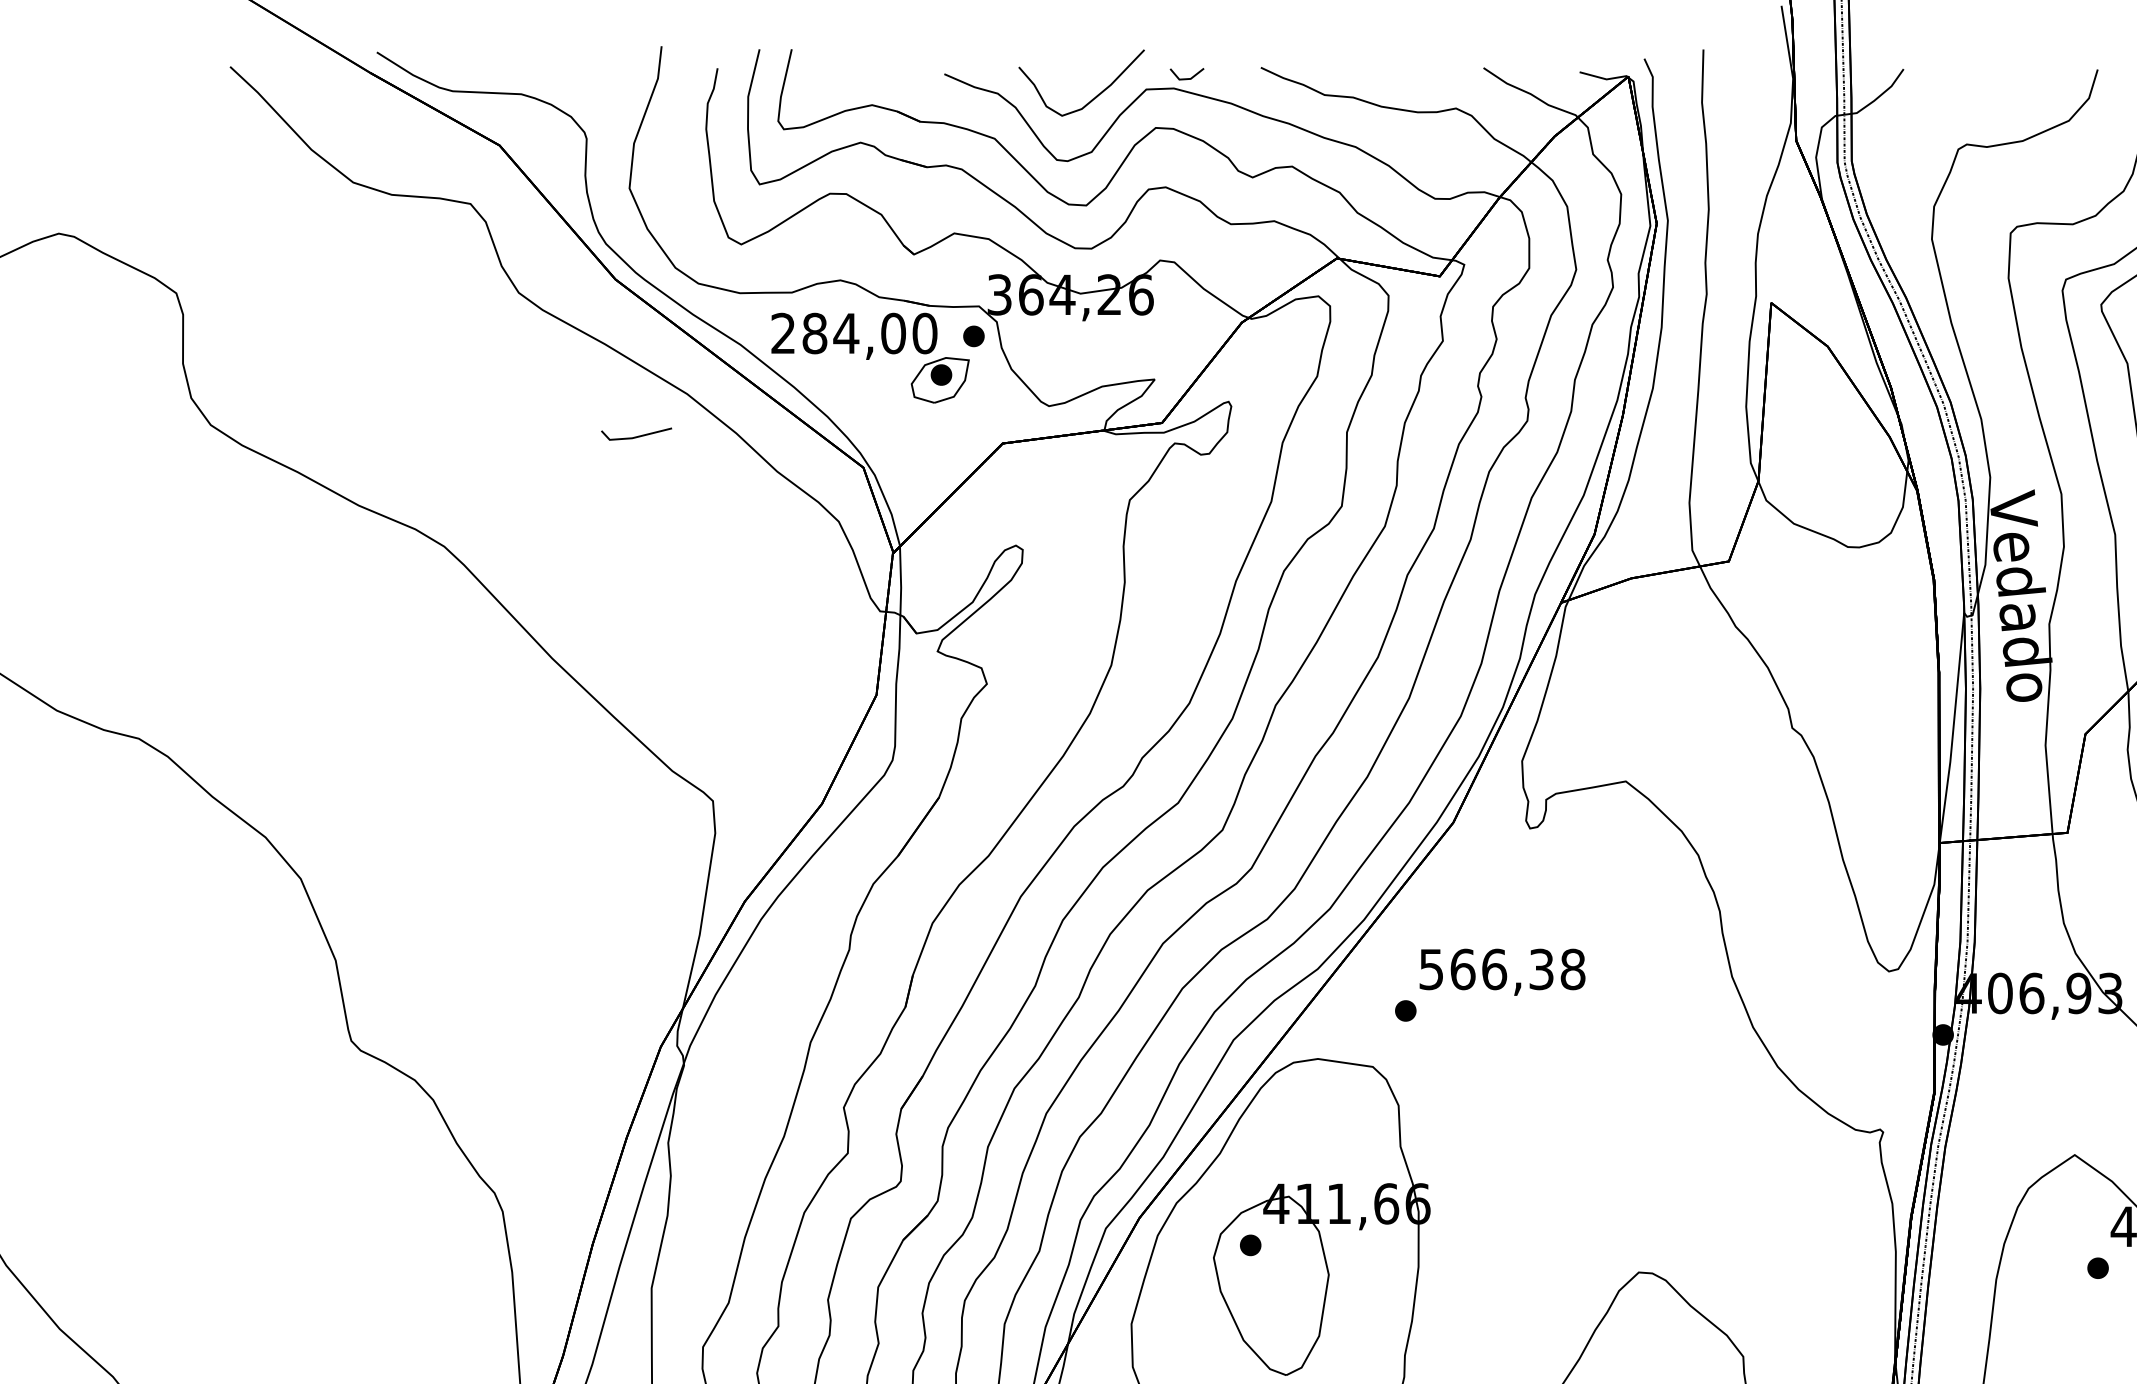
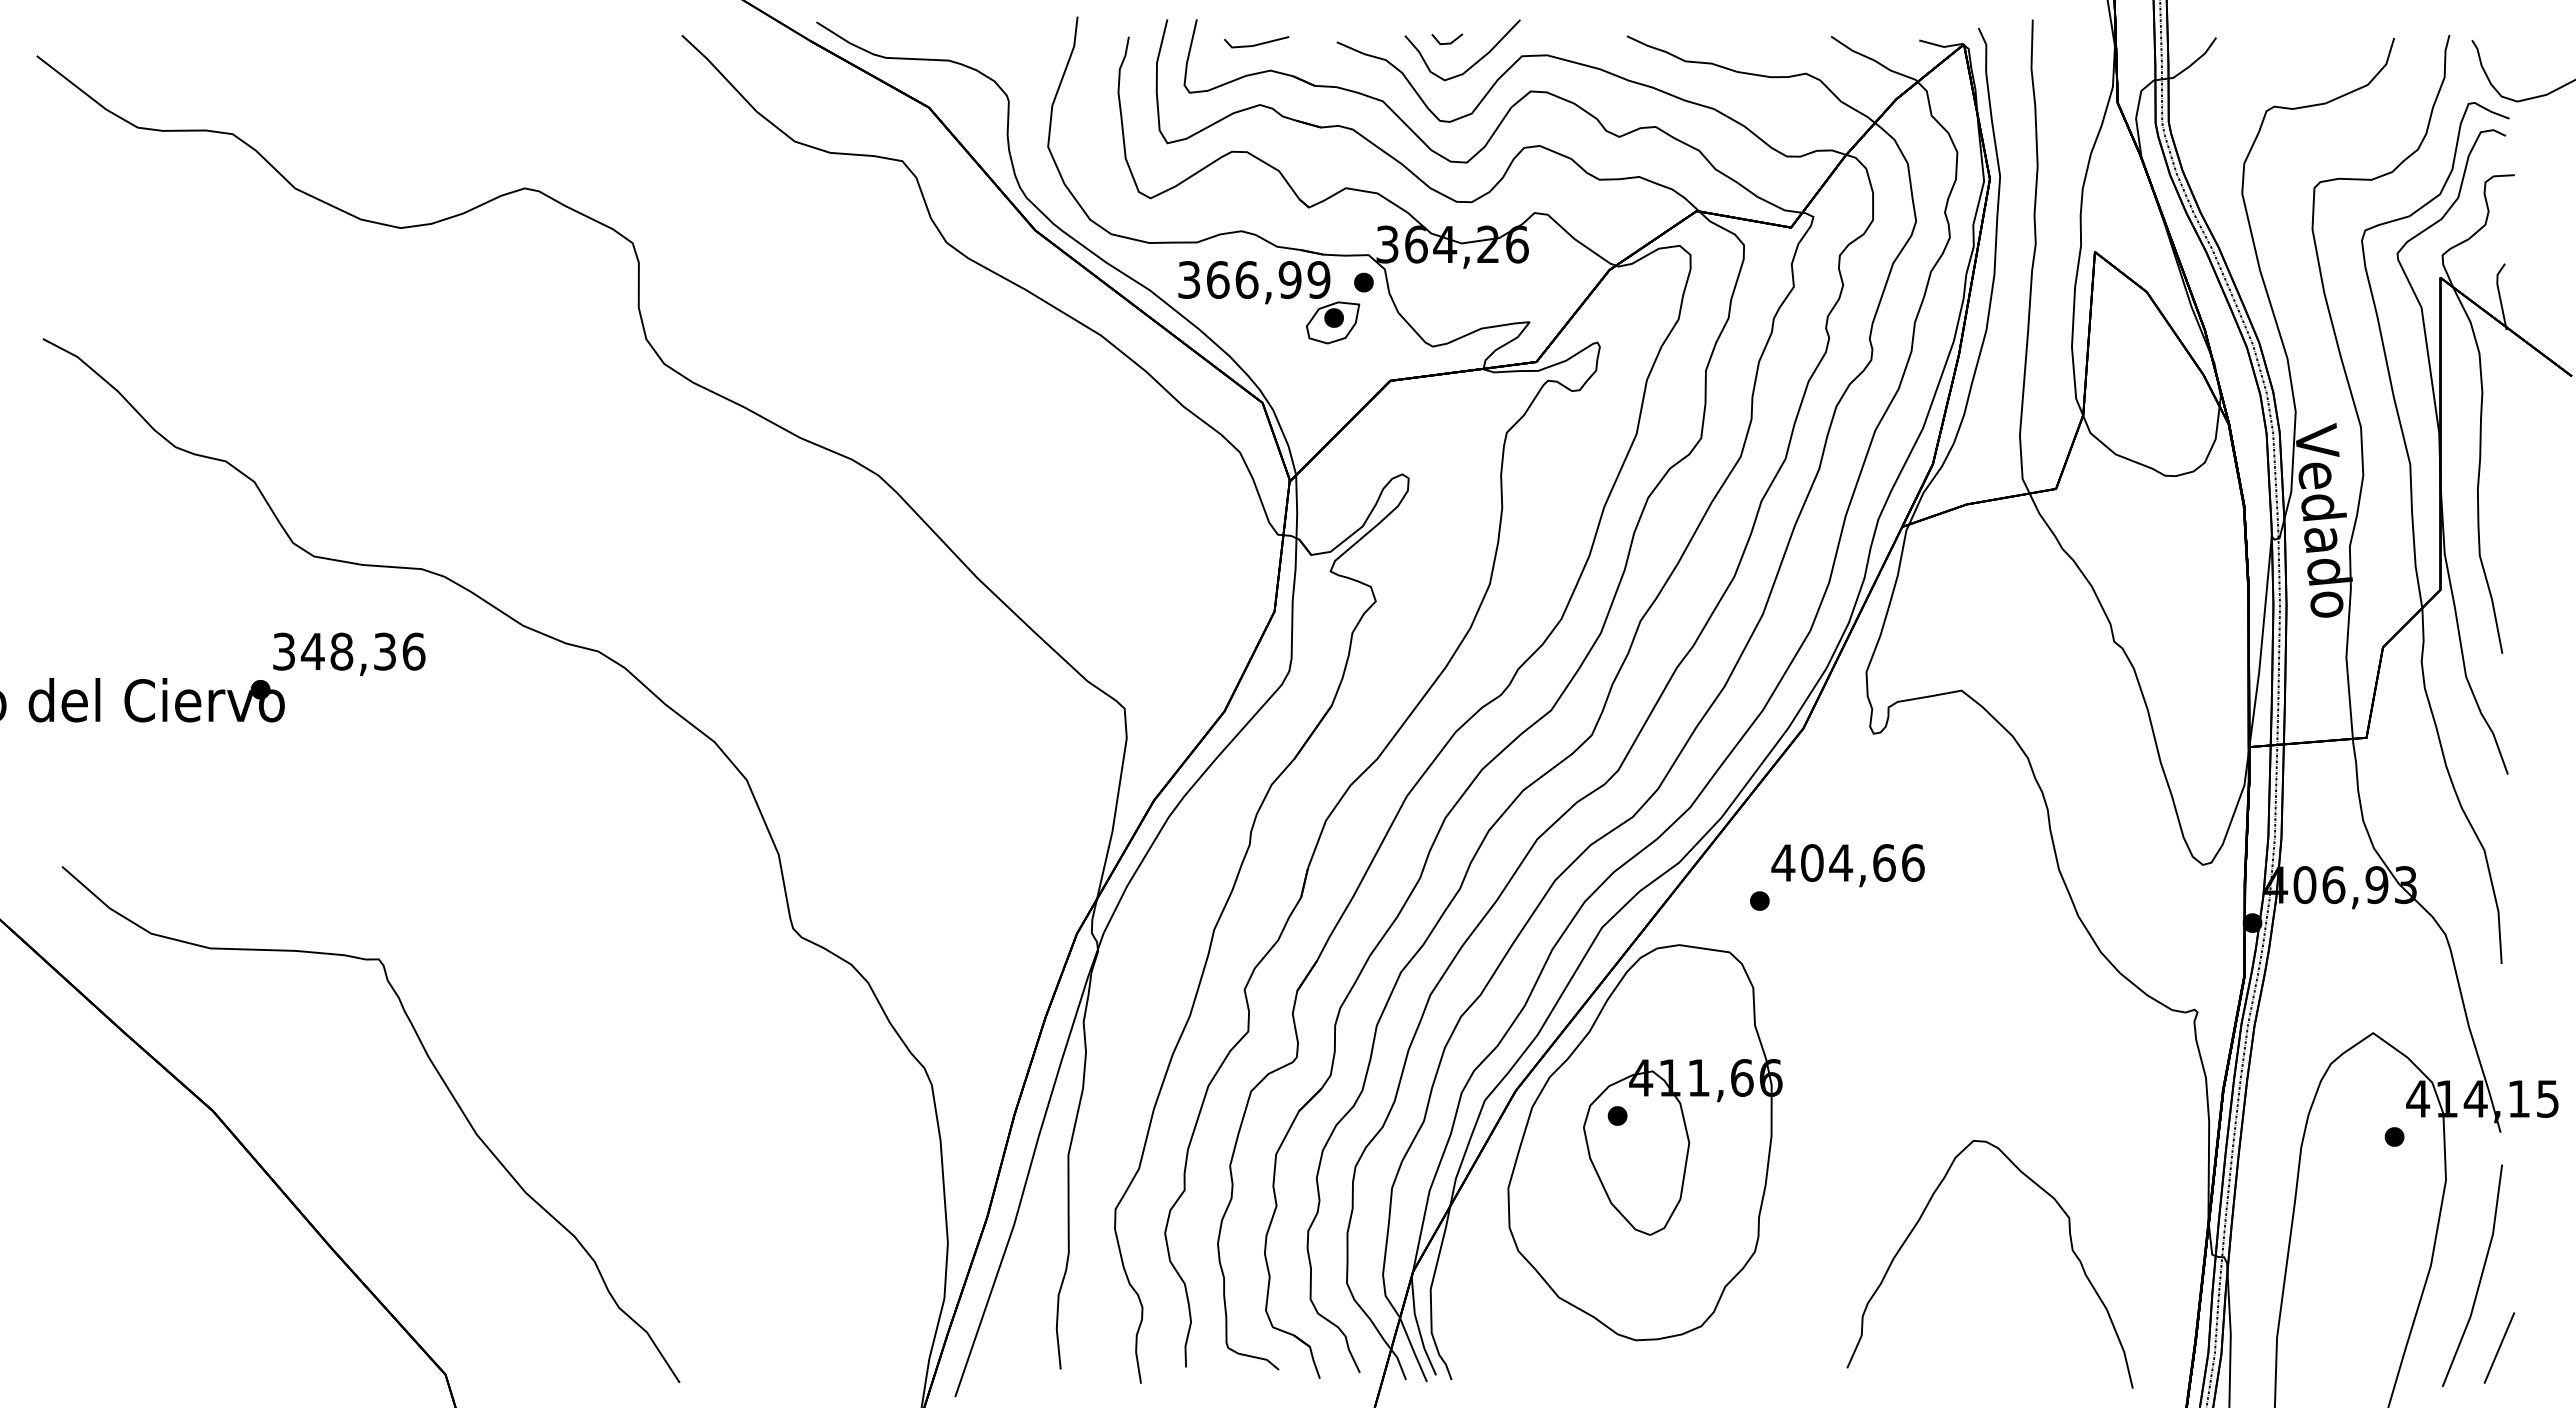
line: (1187, 77) -> (1447, 42), moved
text: (854, 332) -> (1254, 279), 284,00 -> 366,99
line: (637, 435) -> (1257, 43), moved
text: (1501, 969) -> (1847, 863), 566,38 -> 404,66

